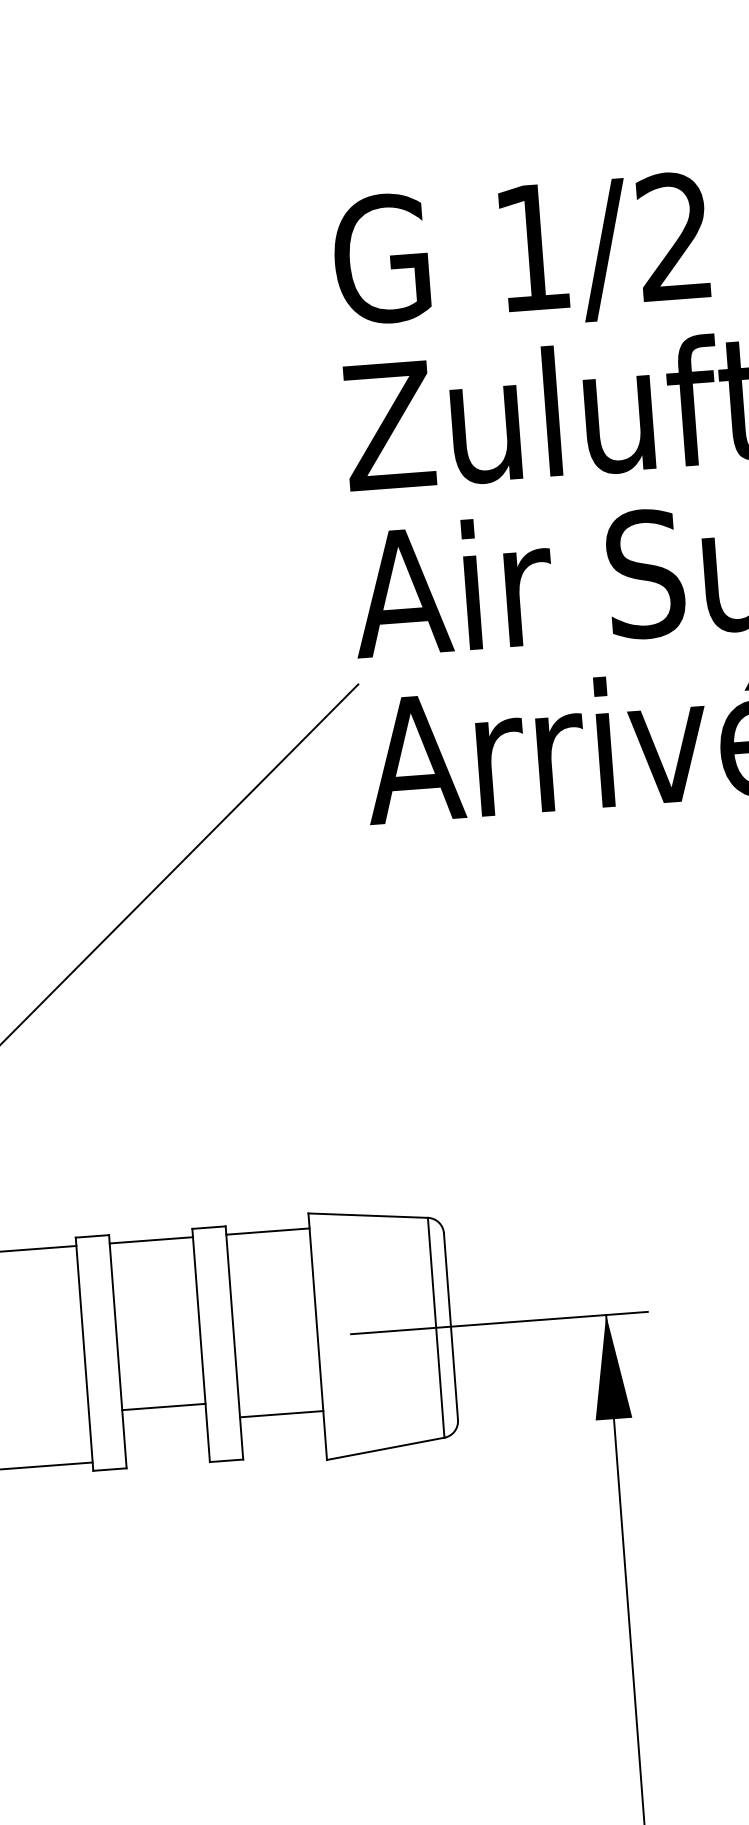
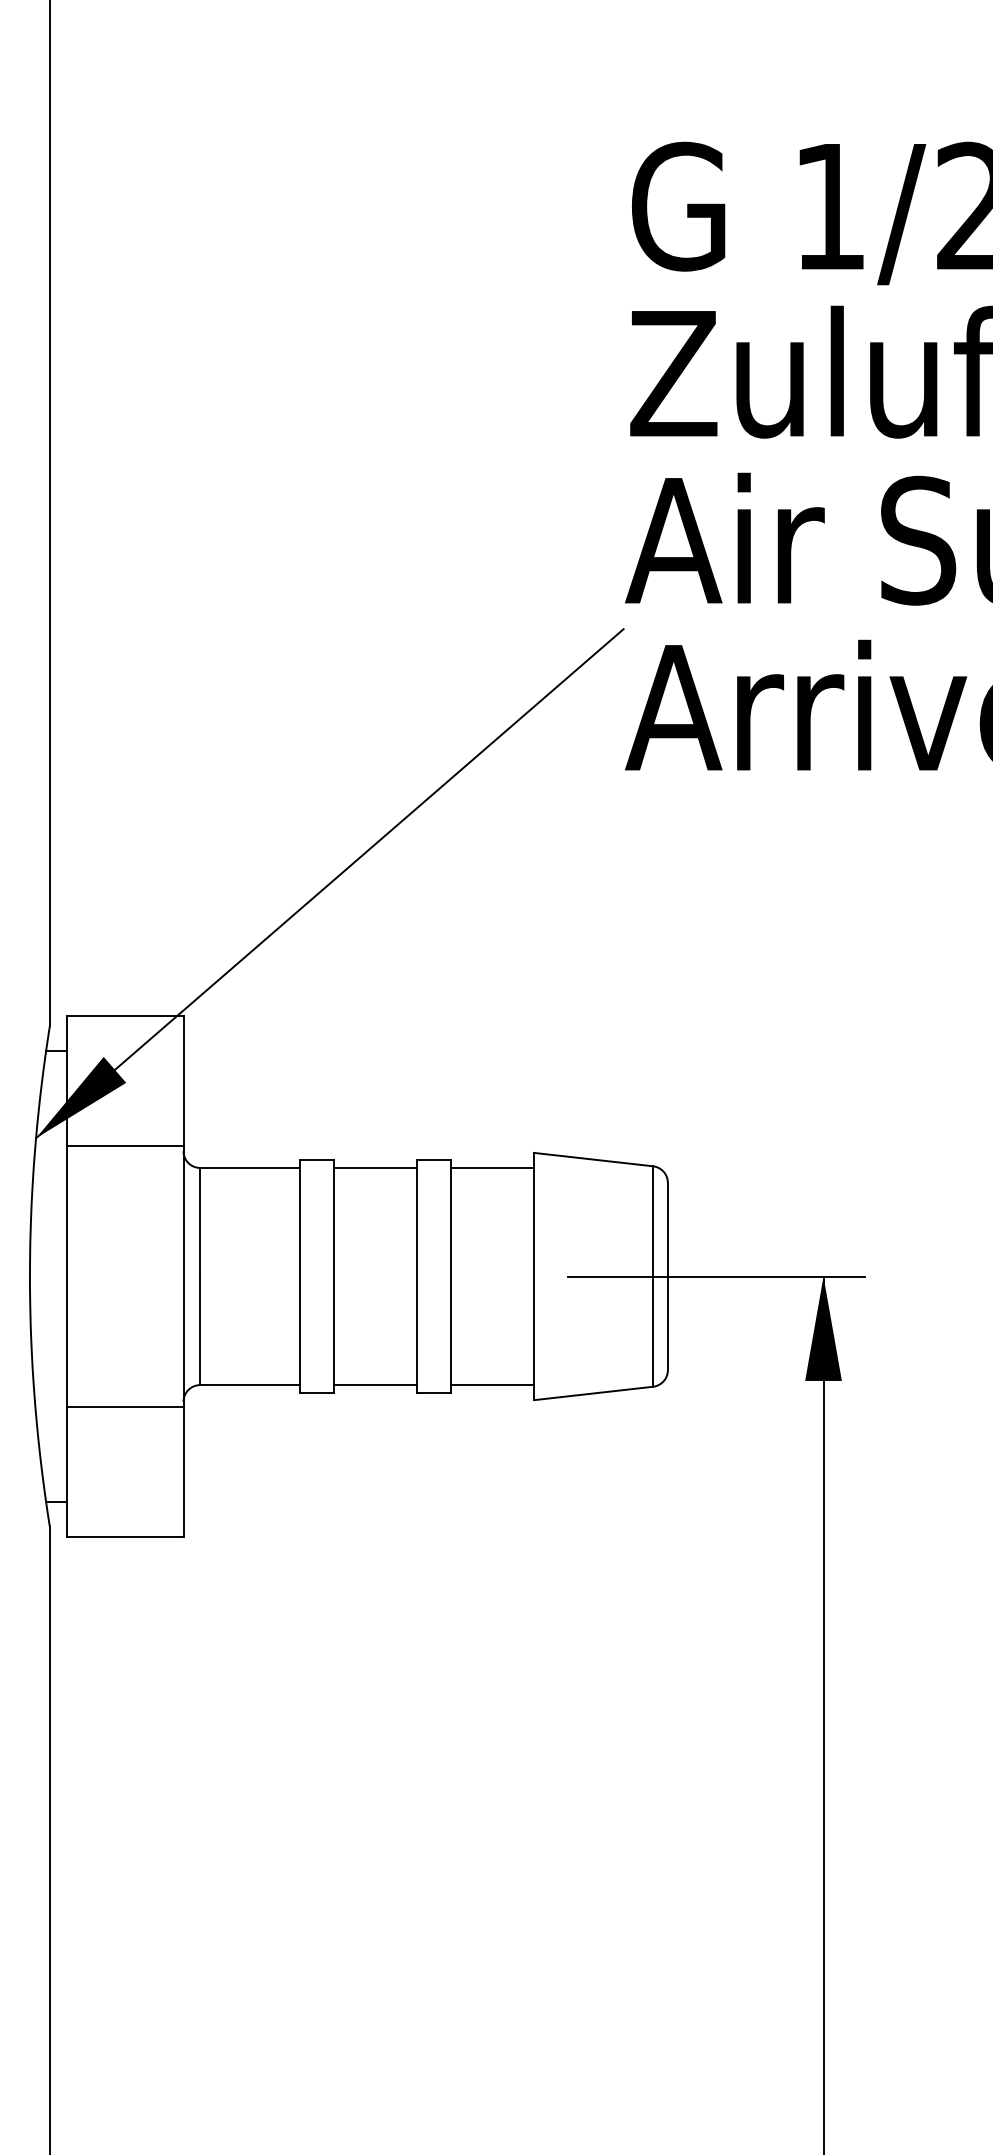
line: (163, 1407) -> (375, 1385), moved
line: (281, 1414) -> (492, 1385), moved

